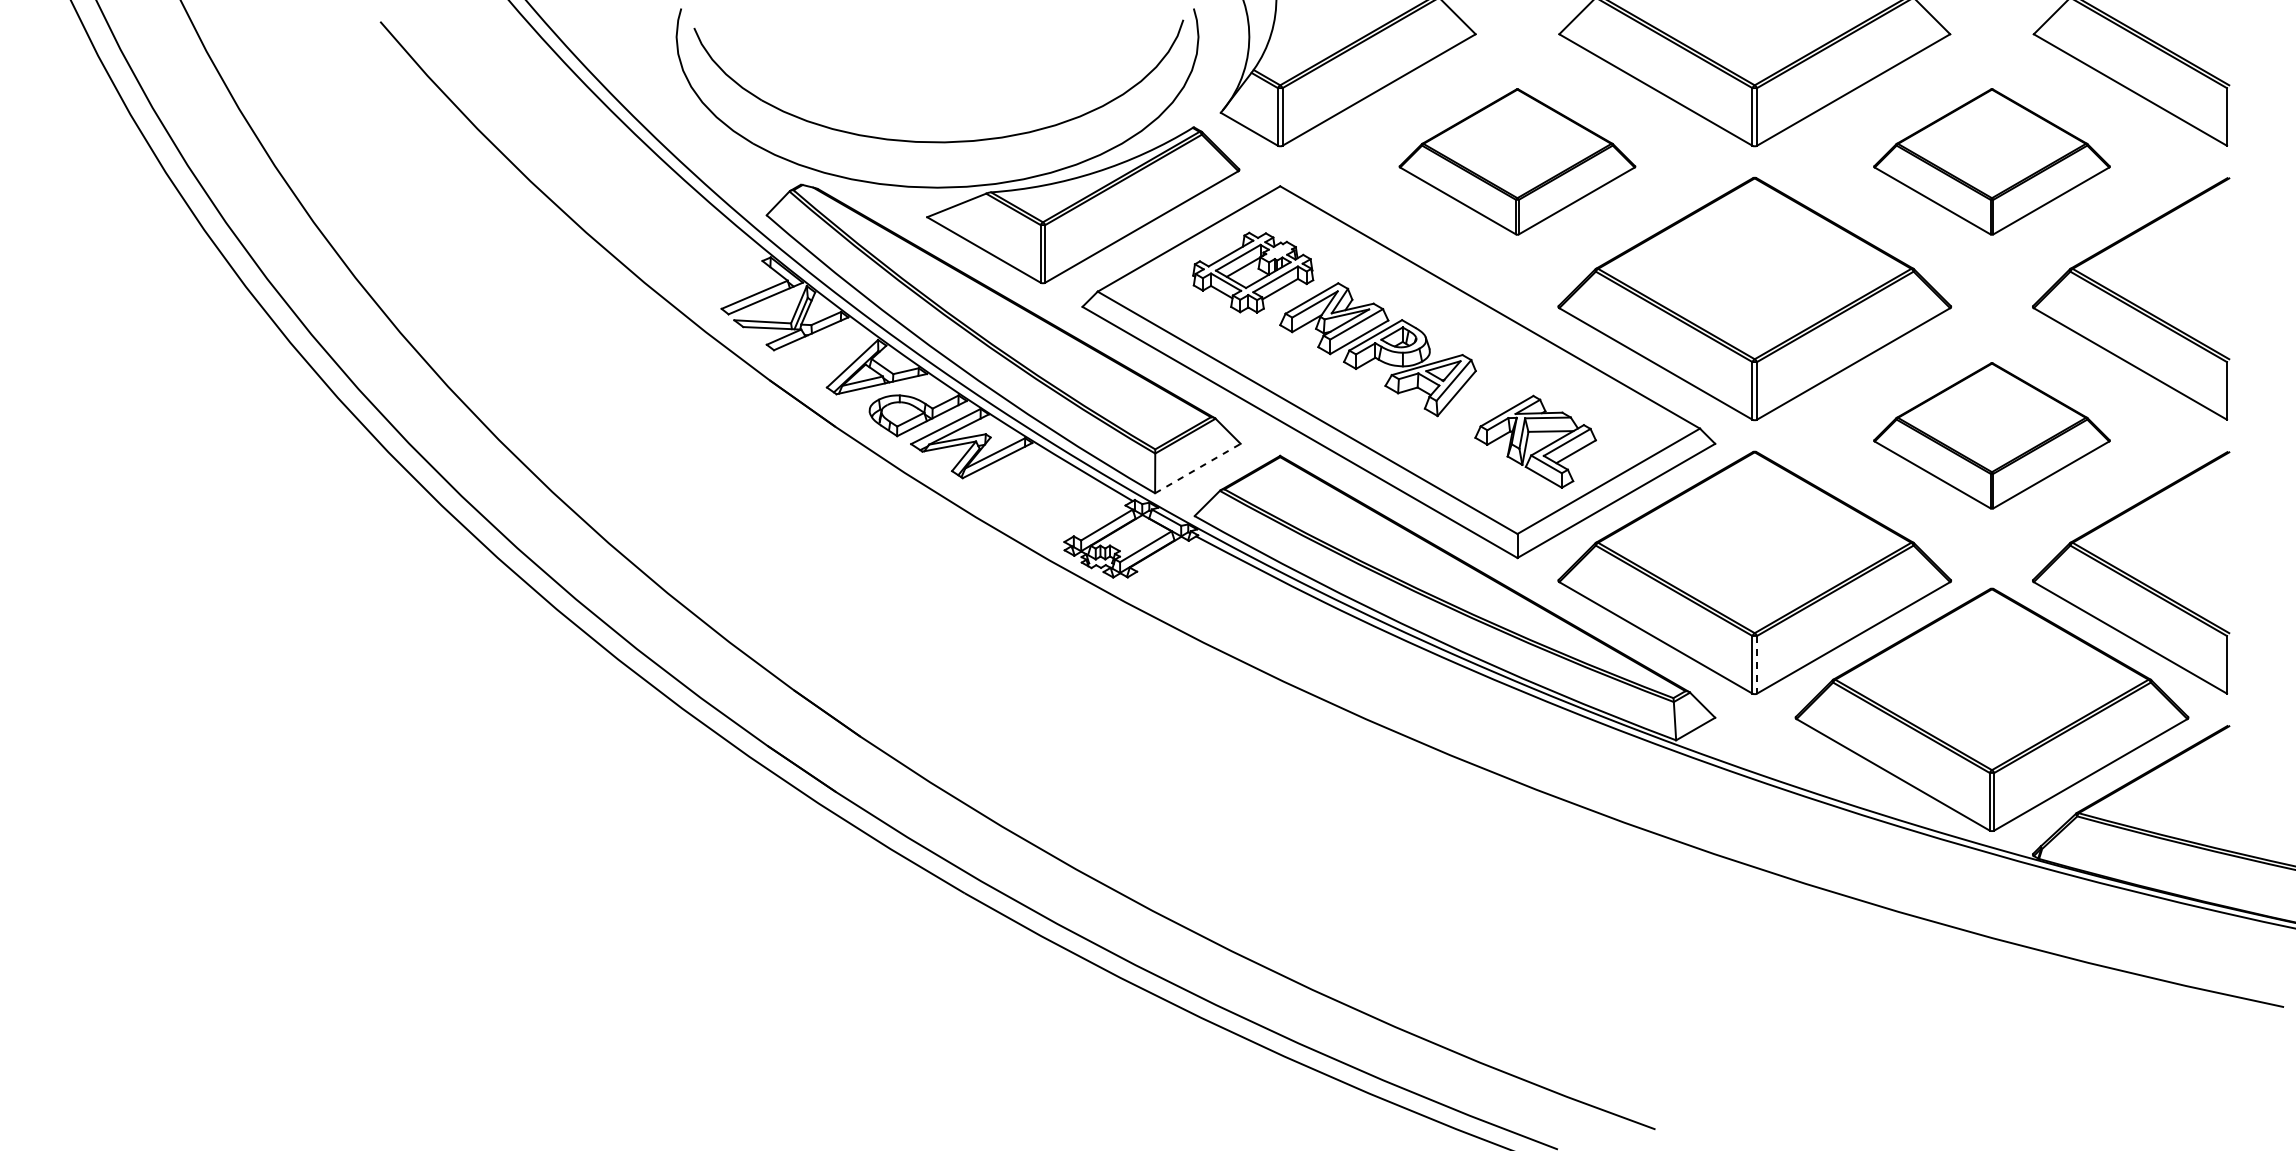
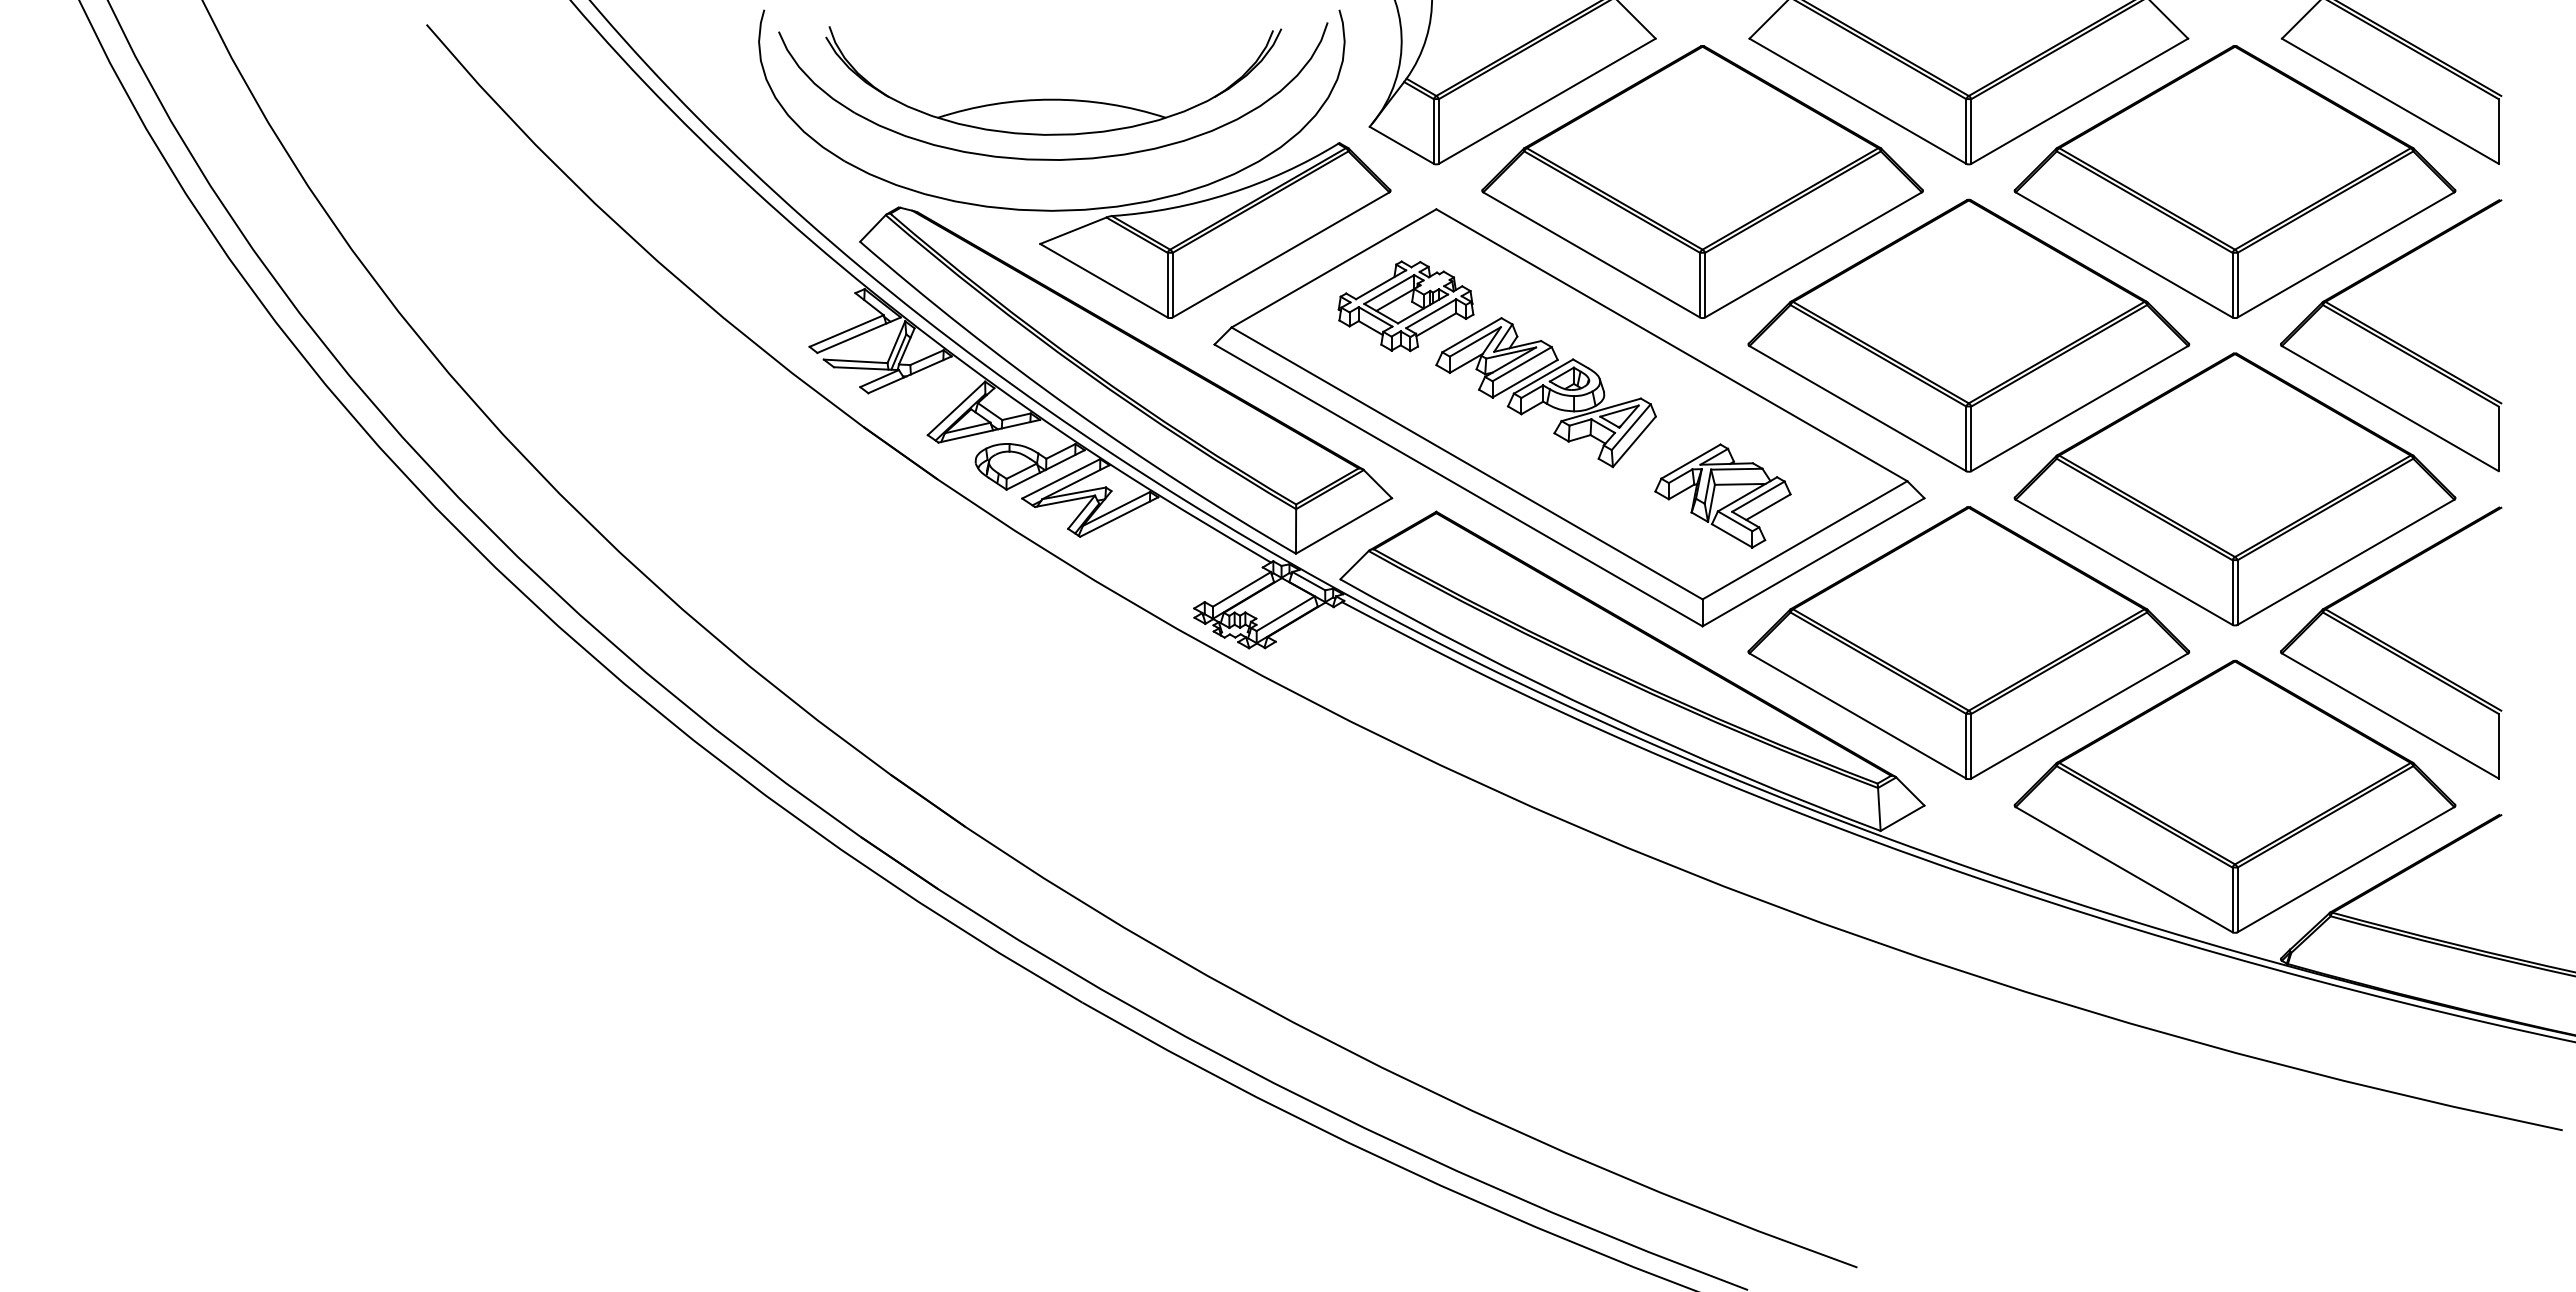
part: (939, 87) -> (1053, 98), added
part: (1517, 161) -> (1702, 181), size x1.67
part: (1991, 161) -> (2234, 181), size x1.67
part: (1991, 436) -> (2234, 489), size x1.67
line: (1198, 468) -> (1344, 525), dashed -> solid
line: (1757, 665) -> (1971, 746), dashed -> solid

